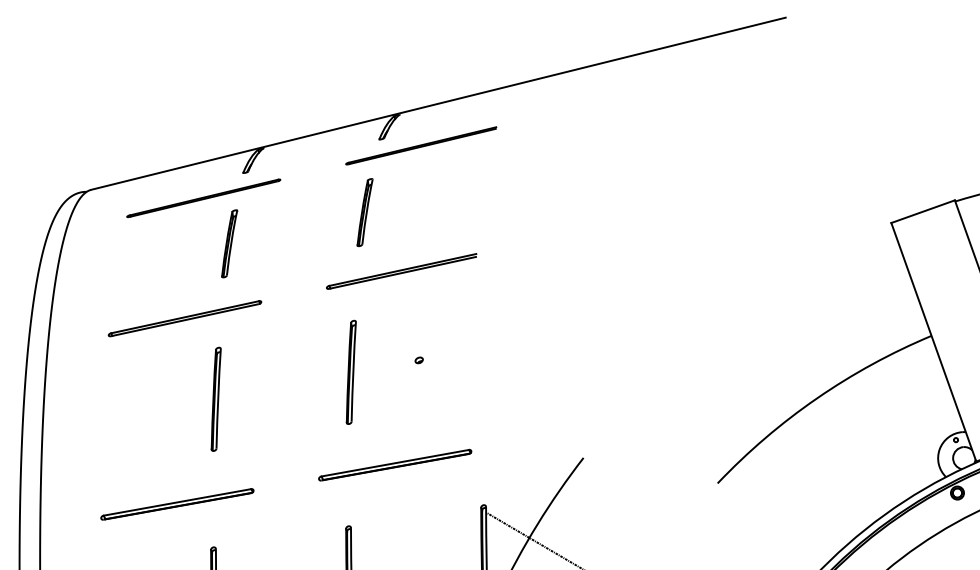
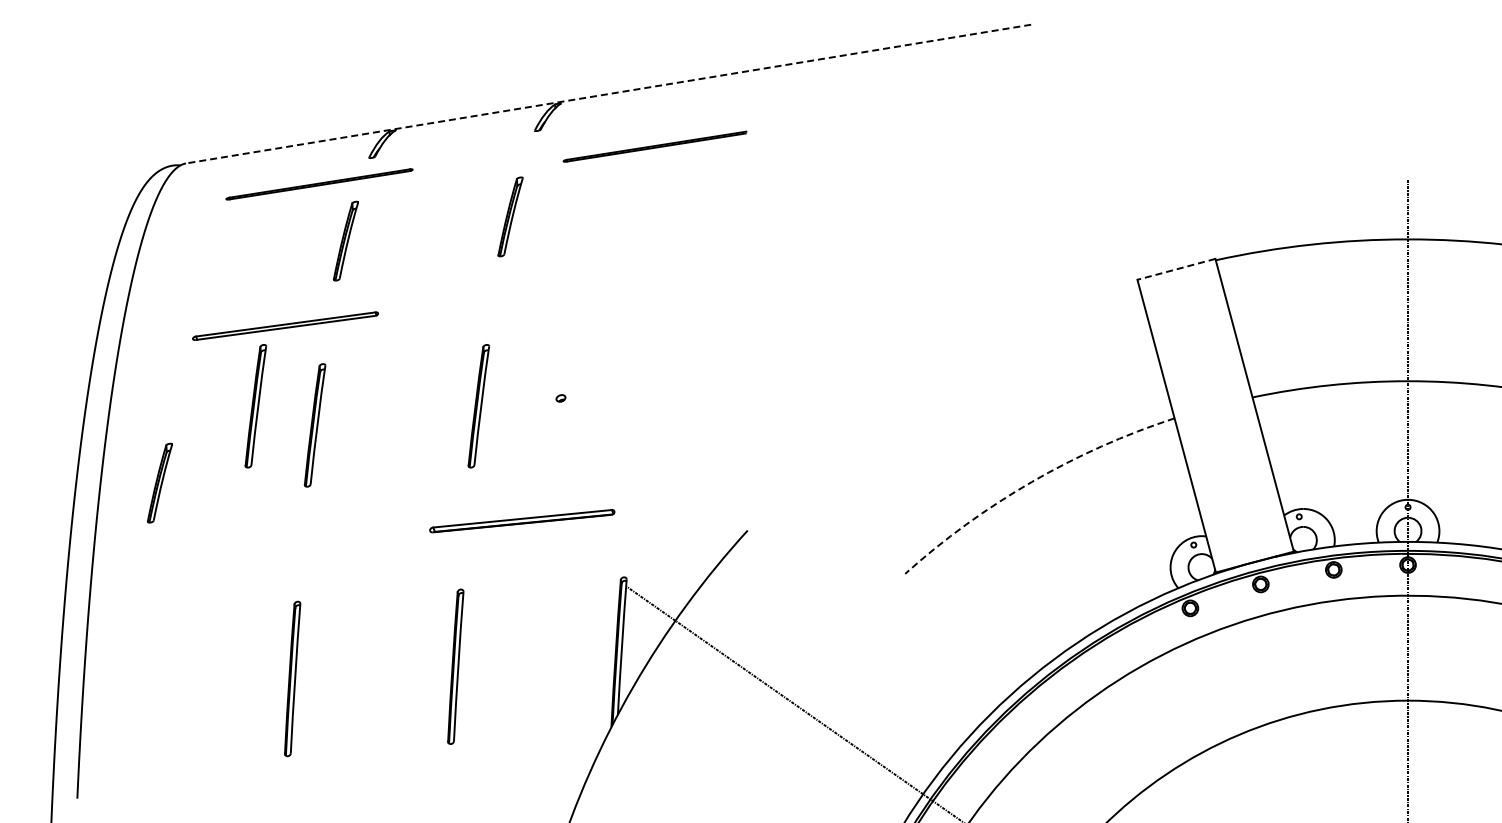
line: (438, 104) -> (608, 94), solid -> dashed
line: (420, 145) -> (654, 146), moved
line: (922, 211) -> (1175, 269), solid -> dashed
part: (401, 271) -> (548, 290), removed
part: (165, 387) -> (255, 406), added
arc: (816, 398) -> (1031, 482), solid -> dashed
part: (90, 457) -> (159, 482), added
part: (177, 503) -> (258, 546), removed

